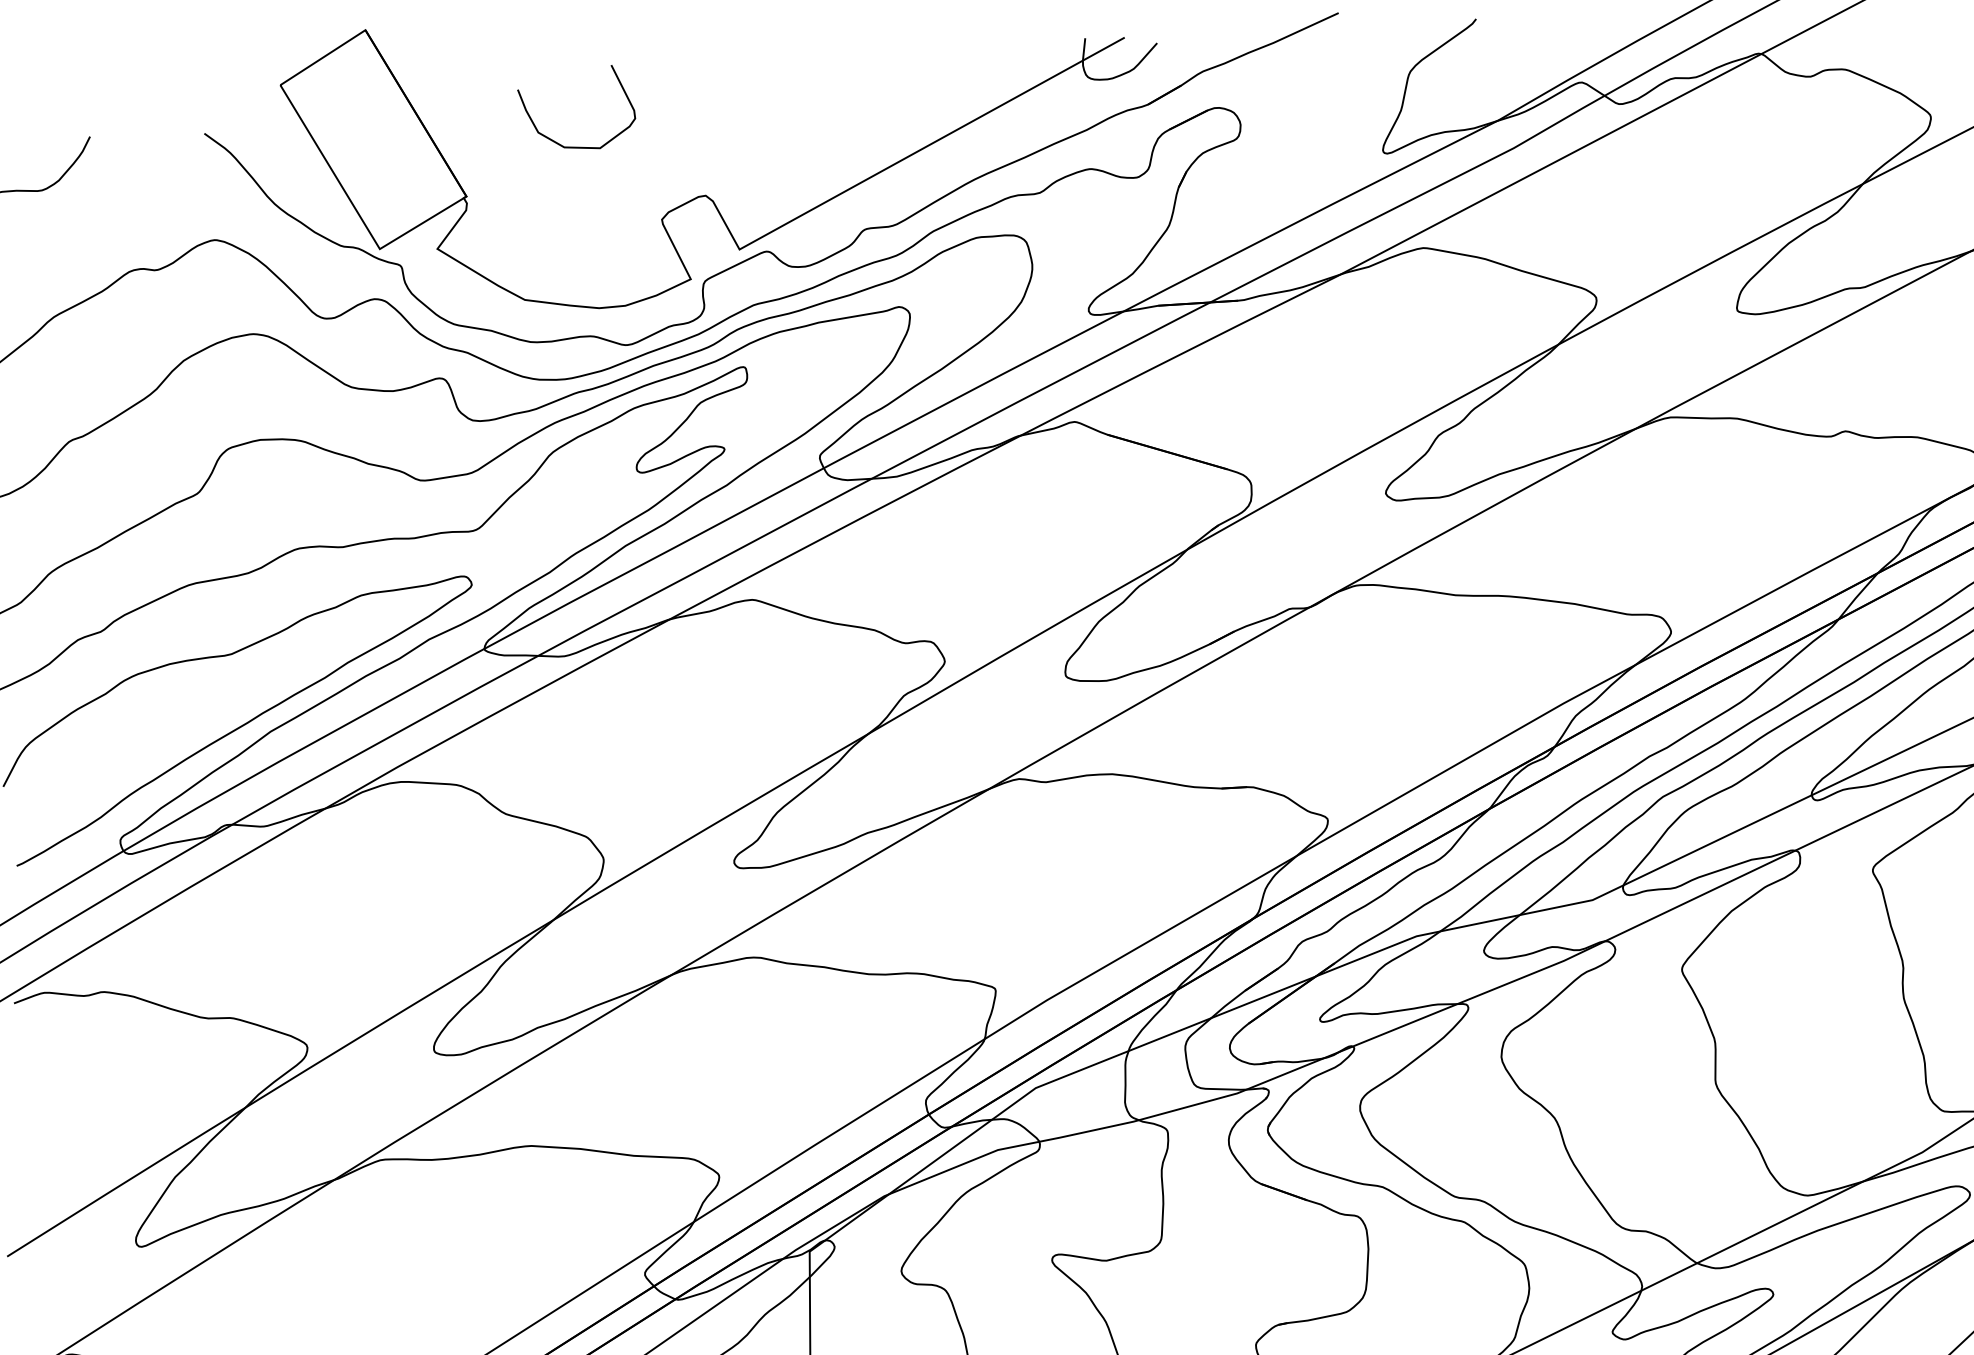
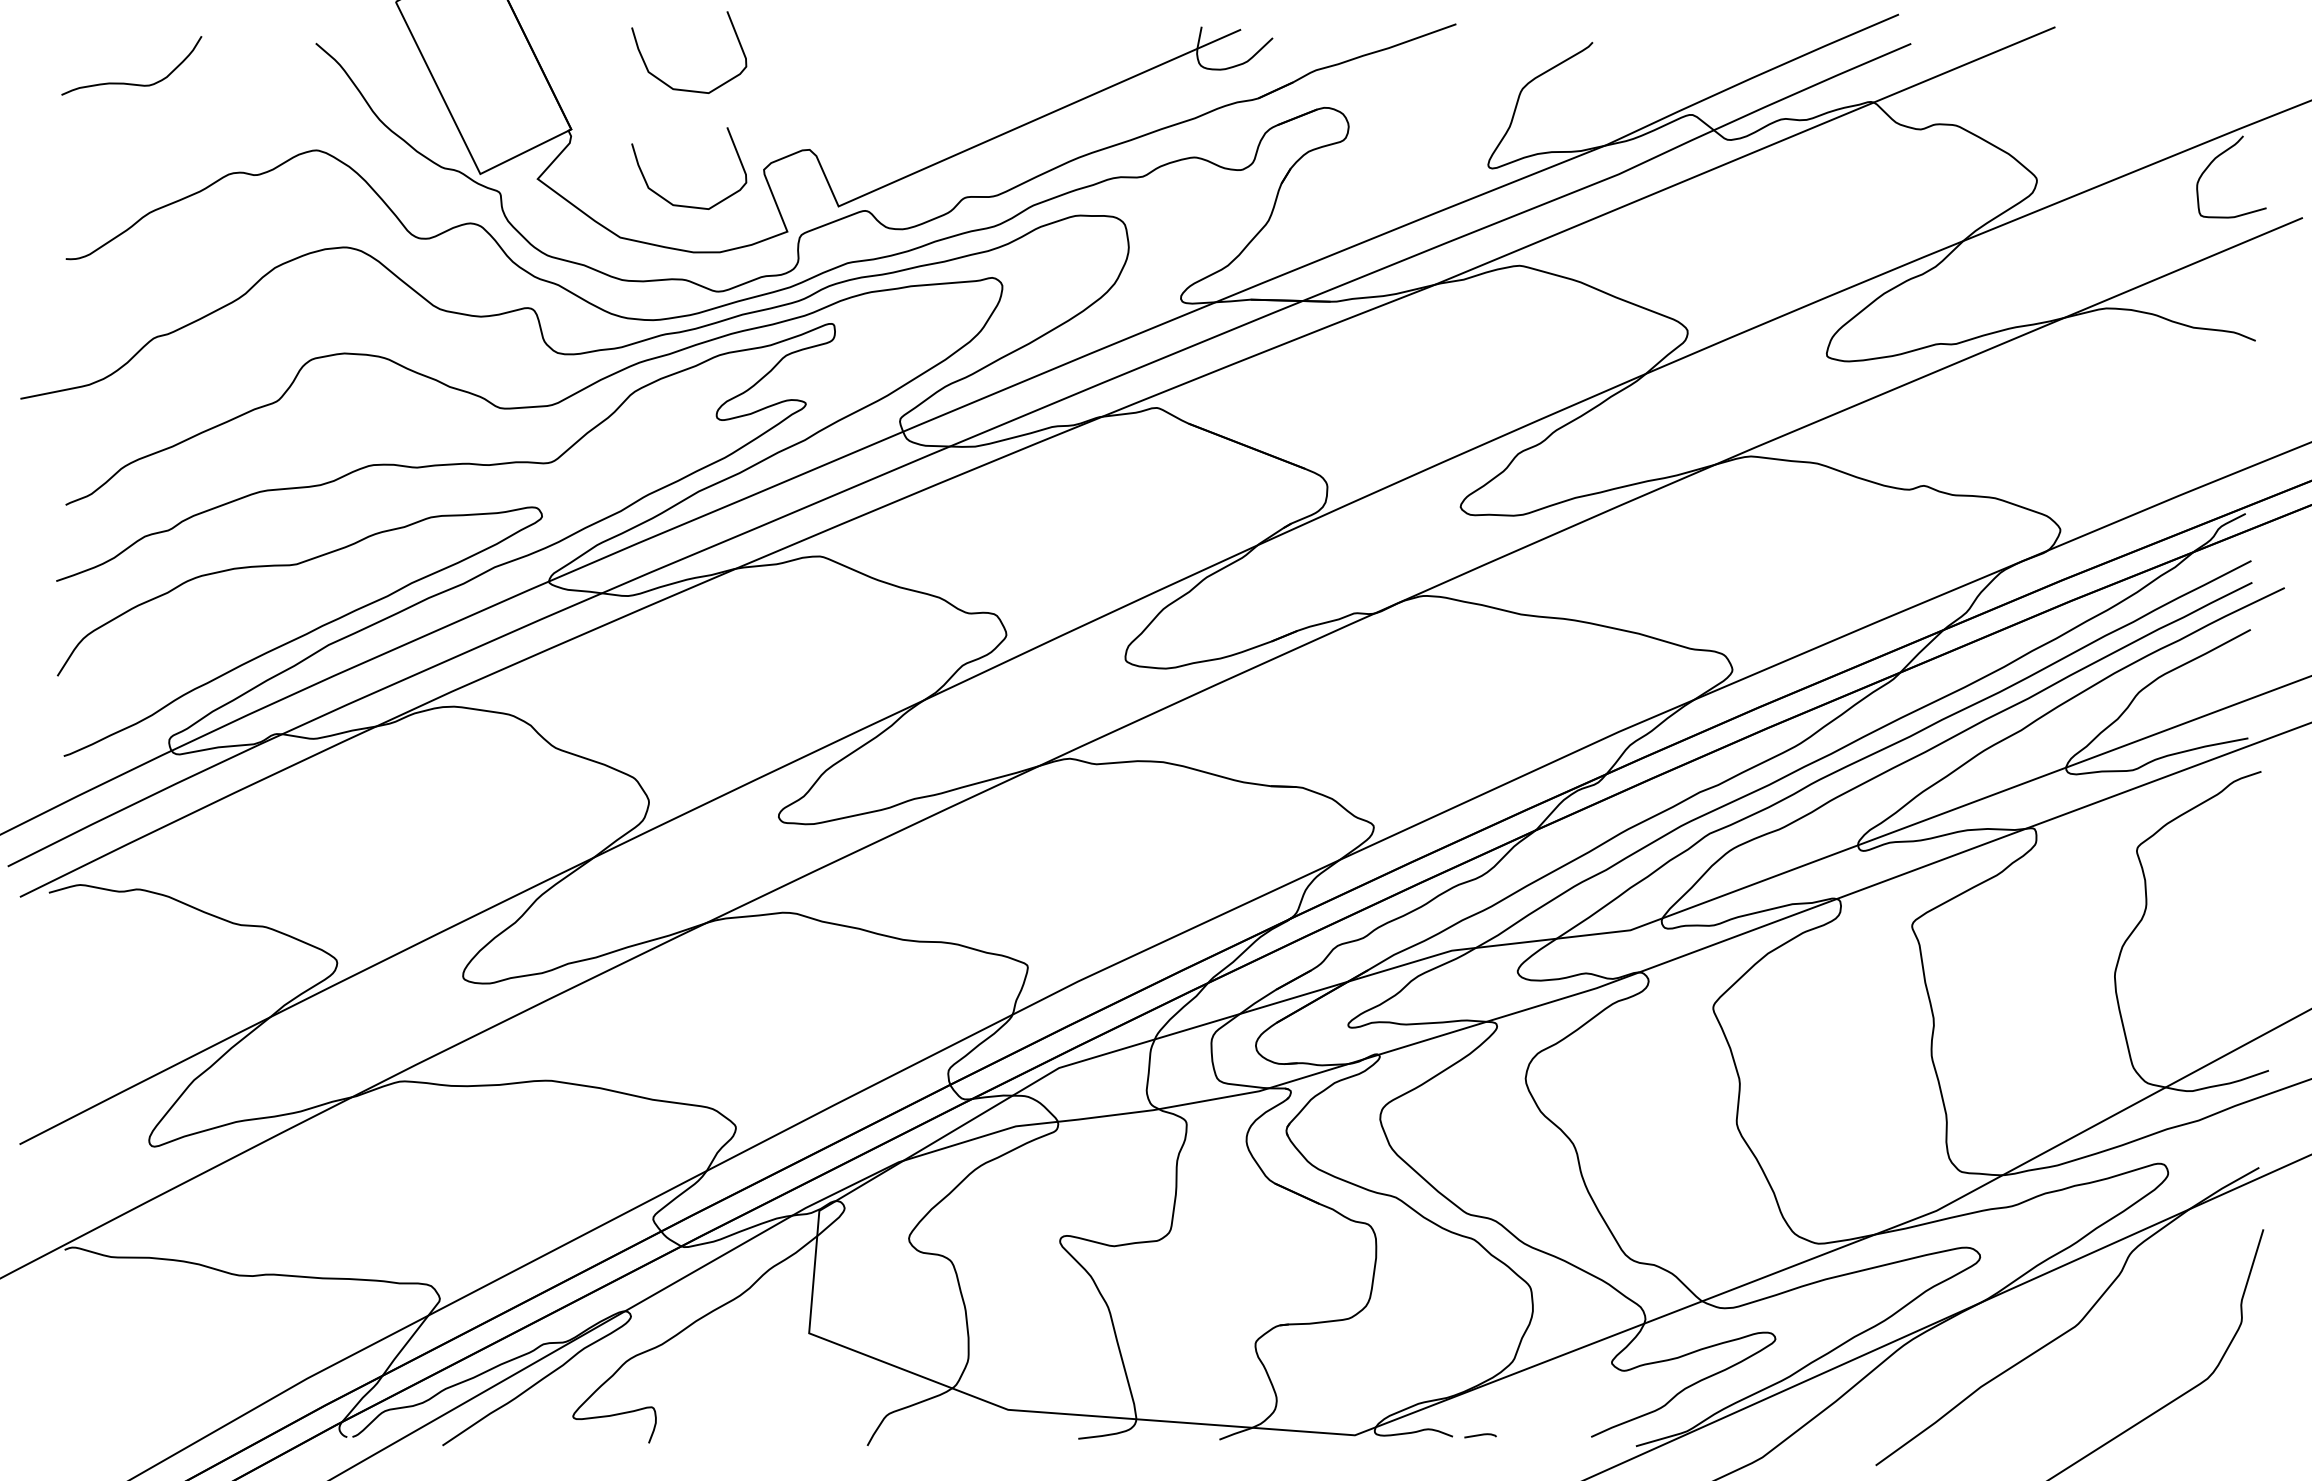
curve: (588, 262) -> (687, 205), added

